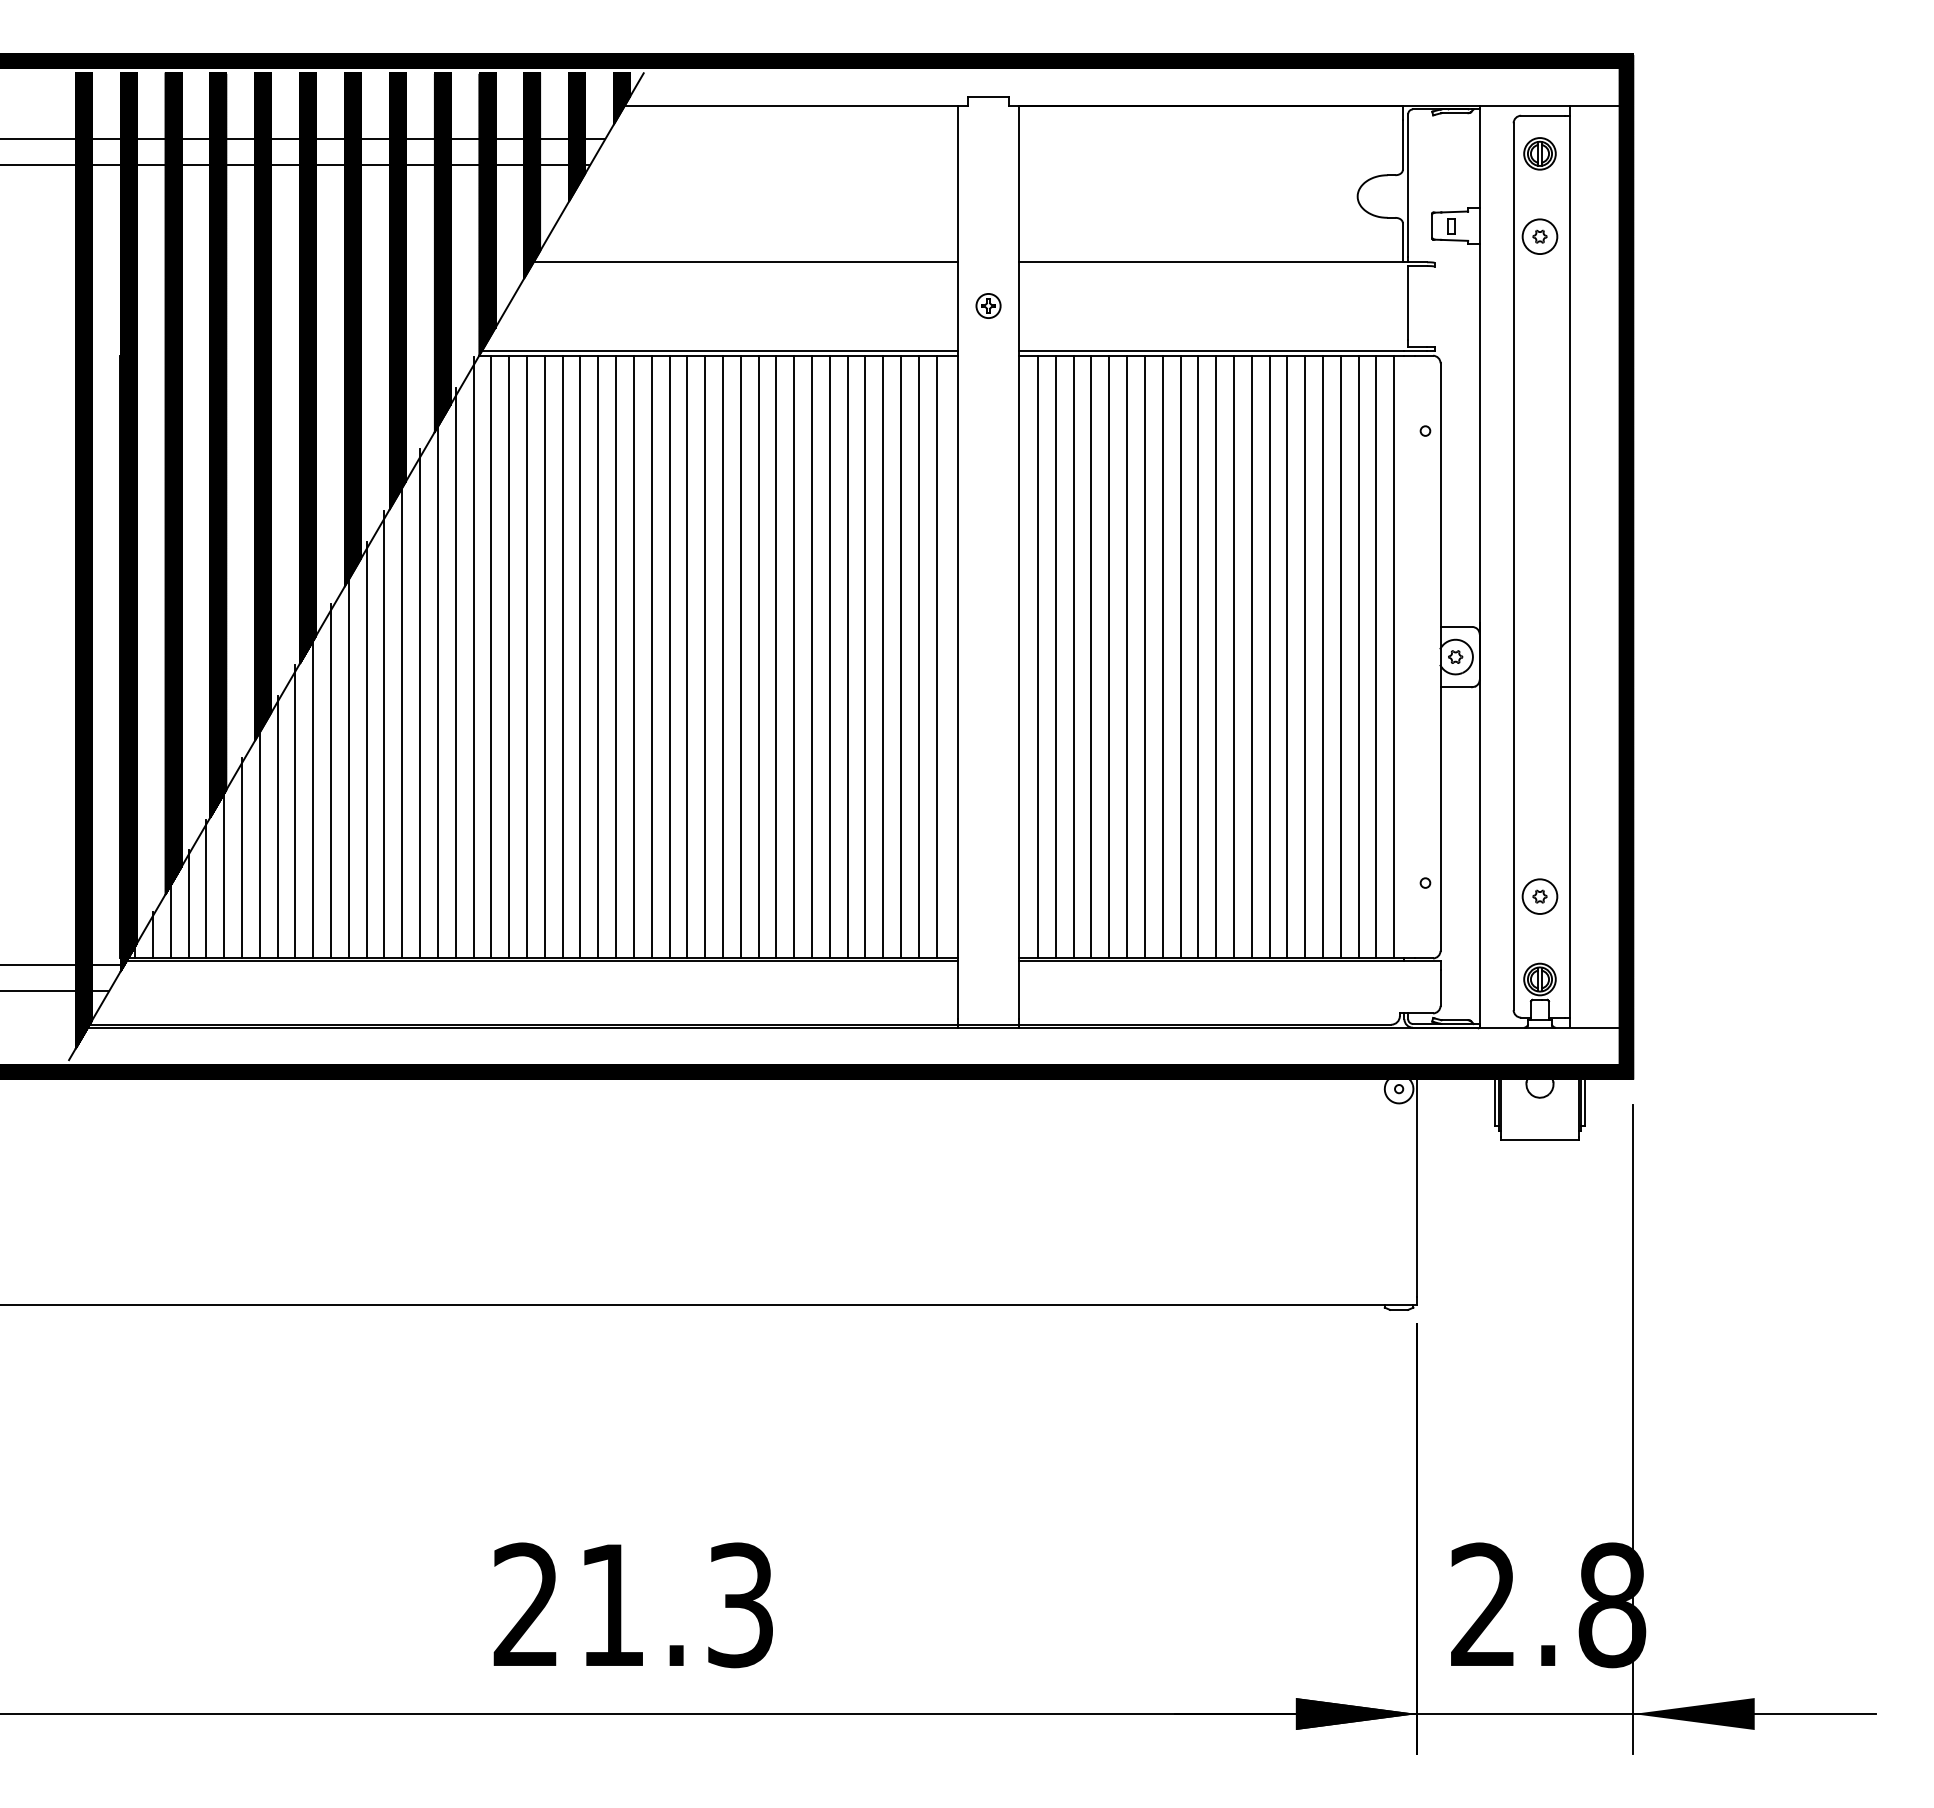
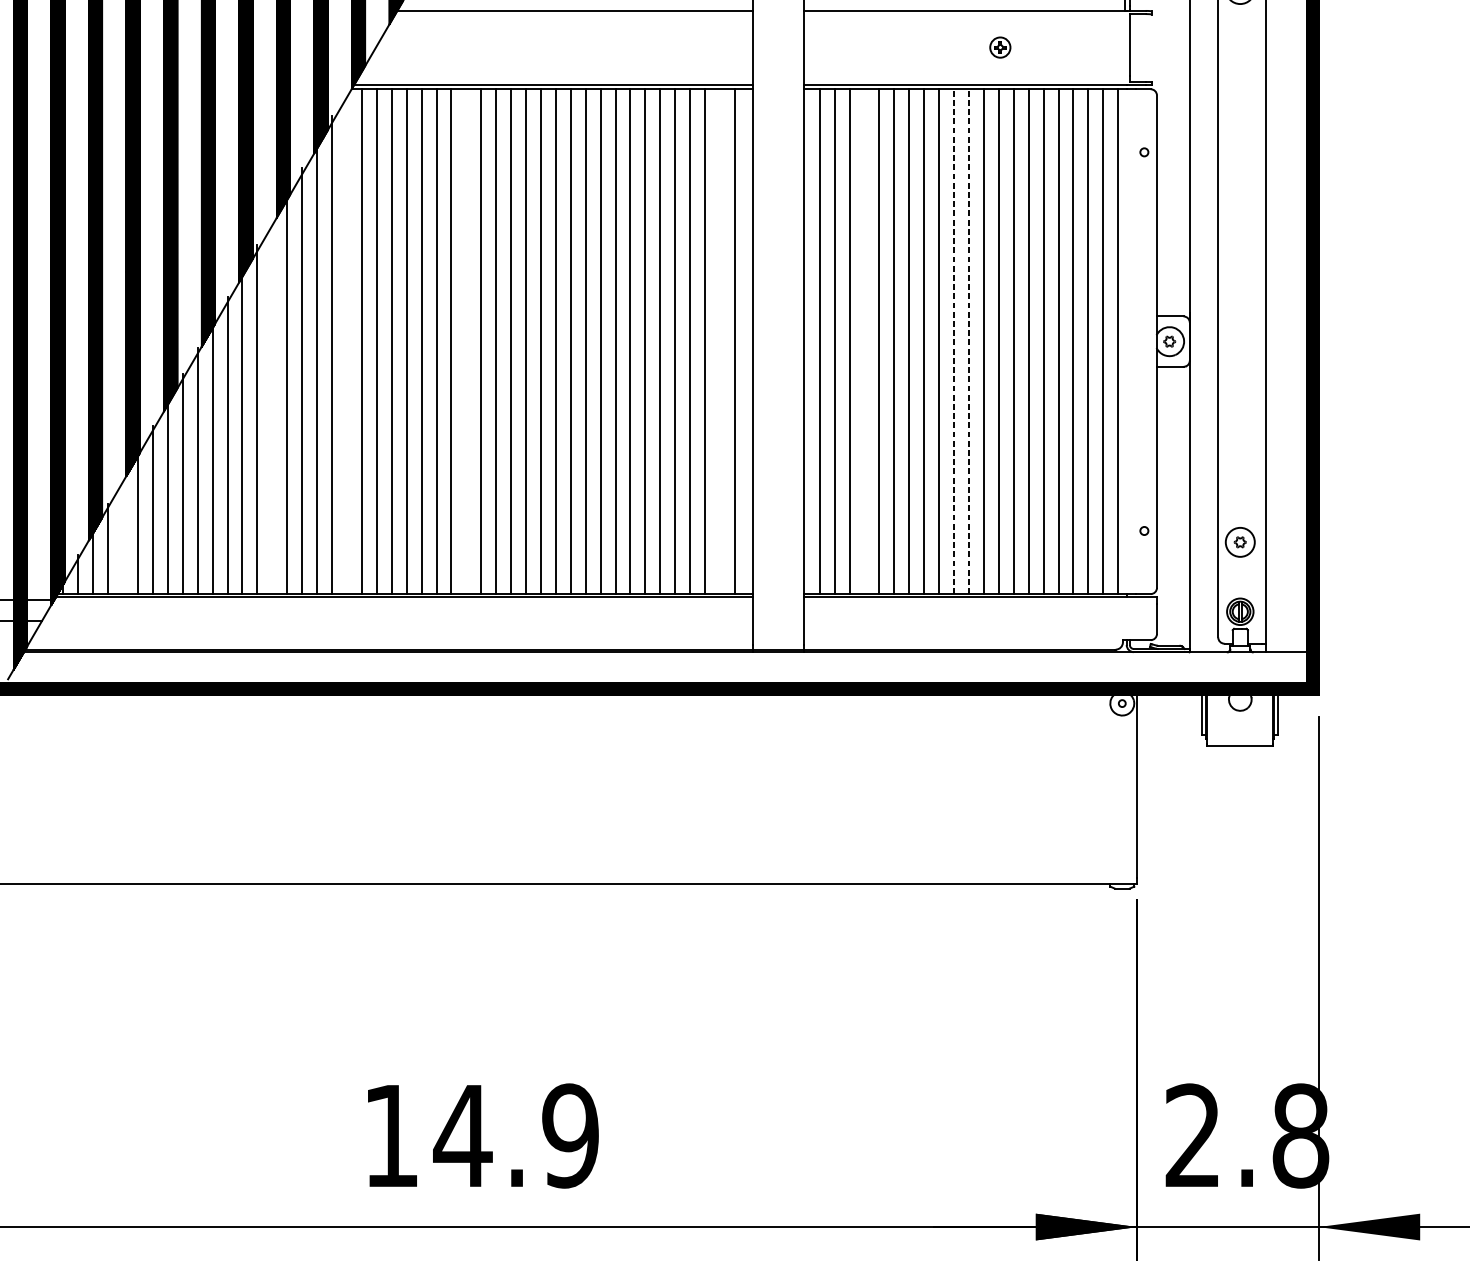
part: (988, 305) -> (1000, 47), moved
line: (616, 656) -> (466, 341), removed
line: (918, 656) -> (719, 341), removed
line: (1091, 656) -> (864, 341), removed
line: (1198, 656) -> (954, 341), solid -> dashed
line: (1216, 656) -> (969, 341), solid -> dashed
line: (473, 657) -> (346, 342), removed
line: (384, 734) -> (272, 406), removed
line: (206, 888) -> (123, 535), removed
text: (633, 1605) -> (480, 1136), 21.3 -> 14.9

